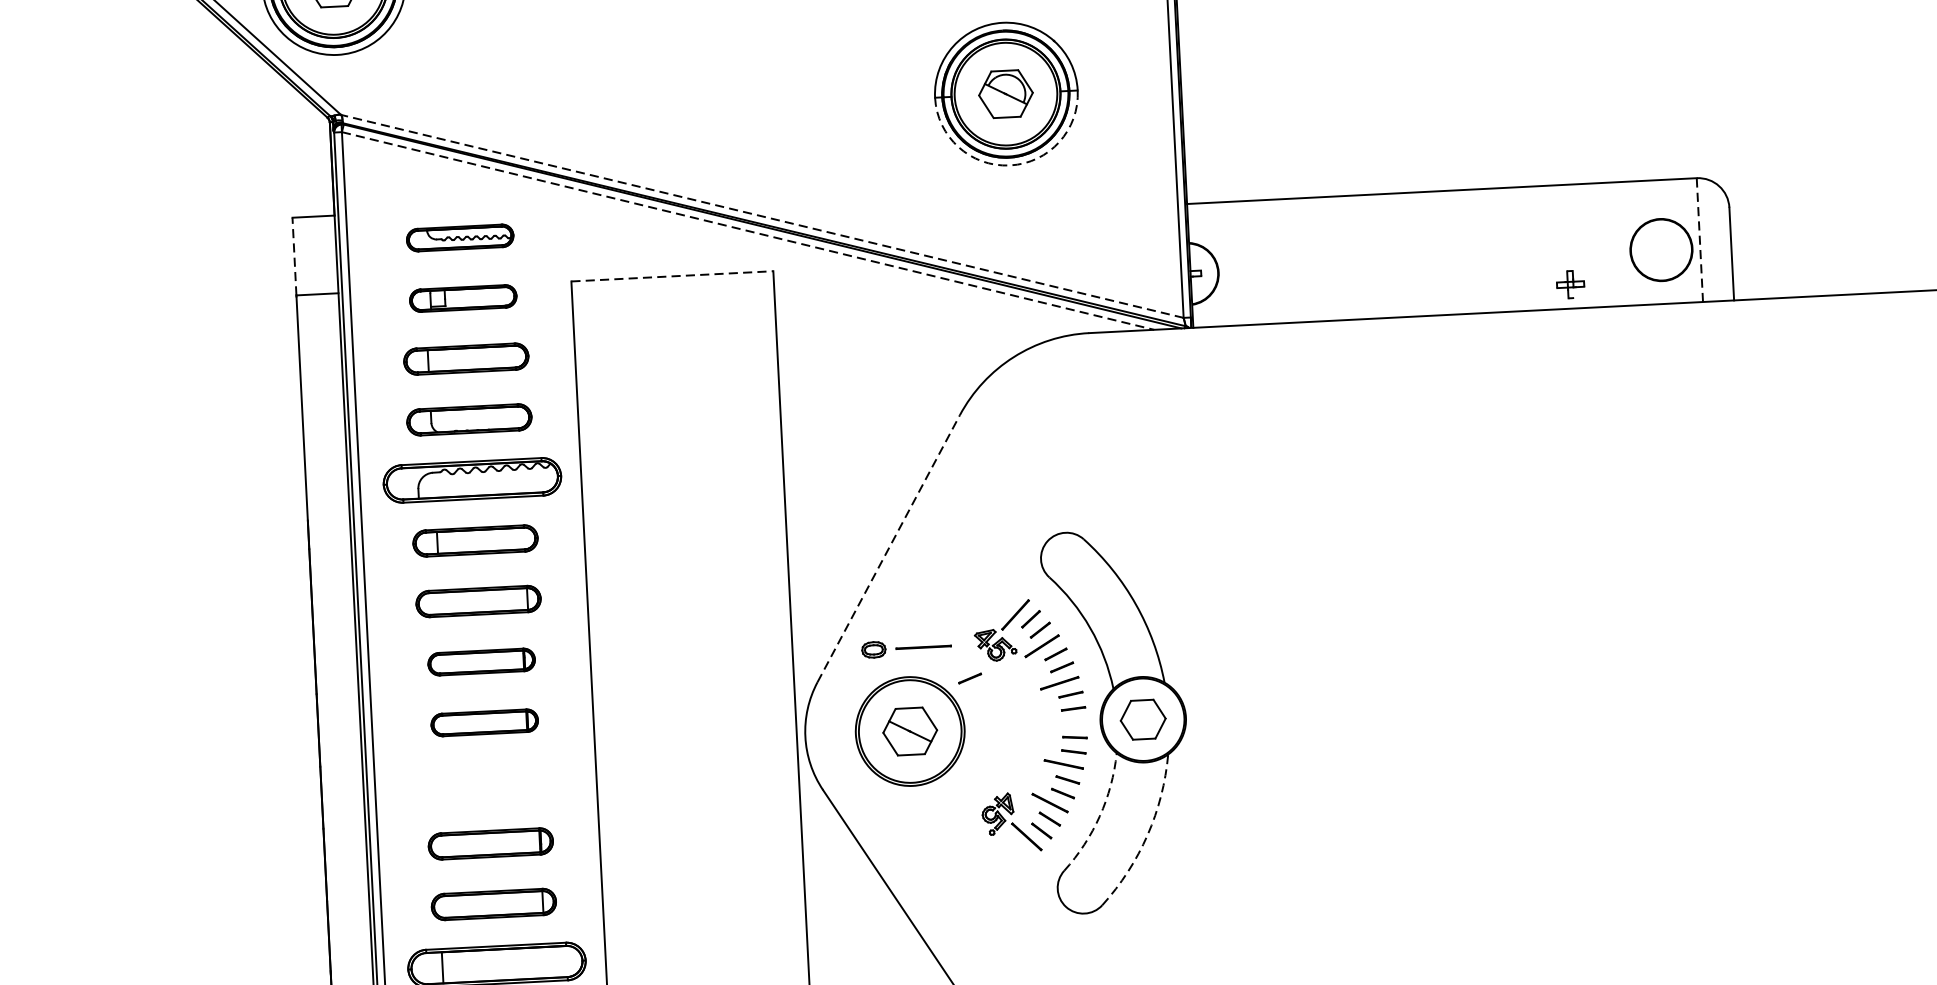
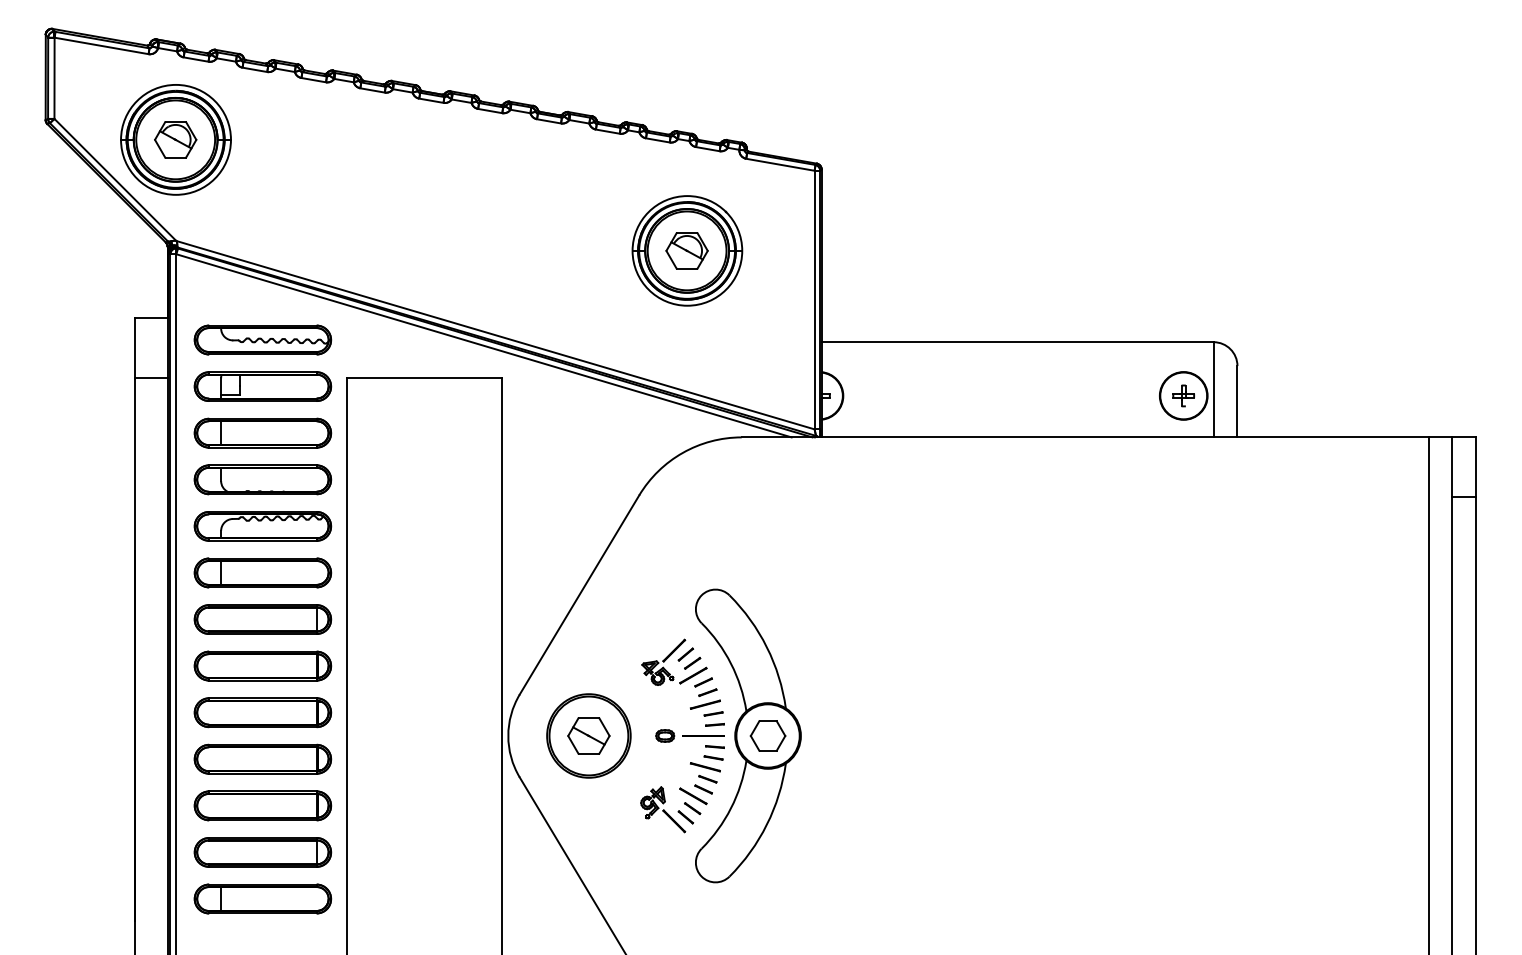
arc: (1010, 165) -> (687, 305), dashed -> solid
line: (762, 216) -> (495, 335), dashed -> solid
line: (748, 230) -> (484, 345), dashed -> solid
part: (459, 237) -> (262, 339), size x1.67
line: (1699, 239) -> (1213, 389), dashed -> solid
line: (294, 256) -> (135, 347), dashed -> solid
line: (672, 276) -> (424, 377), dashed -> solid
part: (1570, 284) -> (1183, 395), moved
part: (462, 298) -> (262, 386), size x1.67
part: (465, 358) -> (262, 432), size x1.43
part: (468, 419) -> (262, 479), size x1.43
part: (474, 540) -> (262, 572), size x1.43
line: (888, 548) -> (579, 594), dashed -> solid
part: (478, 601) -> (262, 619), size x1.43
part: (905, 647) -> (689, 735), moved
part: (481, 661) -> (262, 665), size x1.67
line: (969, 678) -> (636, 697), removed
part: (484, 722) -> (262, 712), size x1.67
part: (487, 782) -> (262, 758), added
arc: (1100, 816) -> (731, 808), dashed -> solid
arc: (1147, 834) -> (766, 824), dashed -> solid
part: (490, 843) -> (262, 805), size x1.43
part: (493, 904) -> (262, 852), size x1.43

